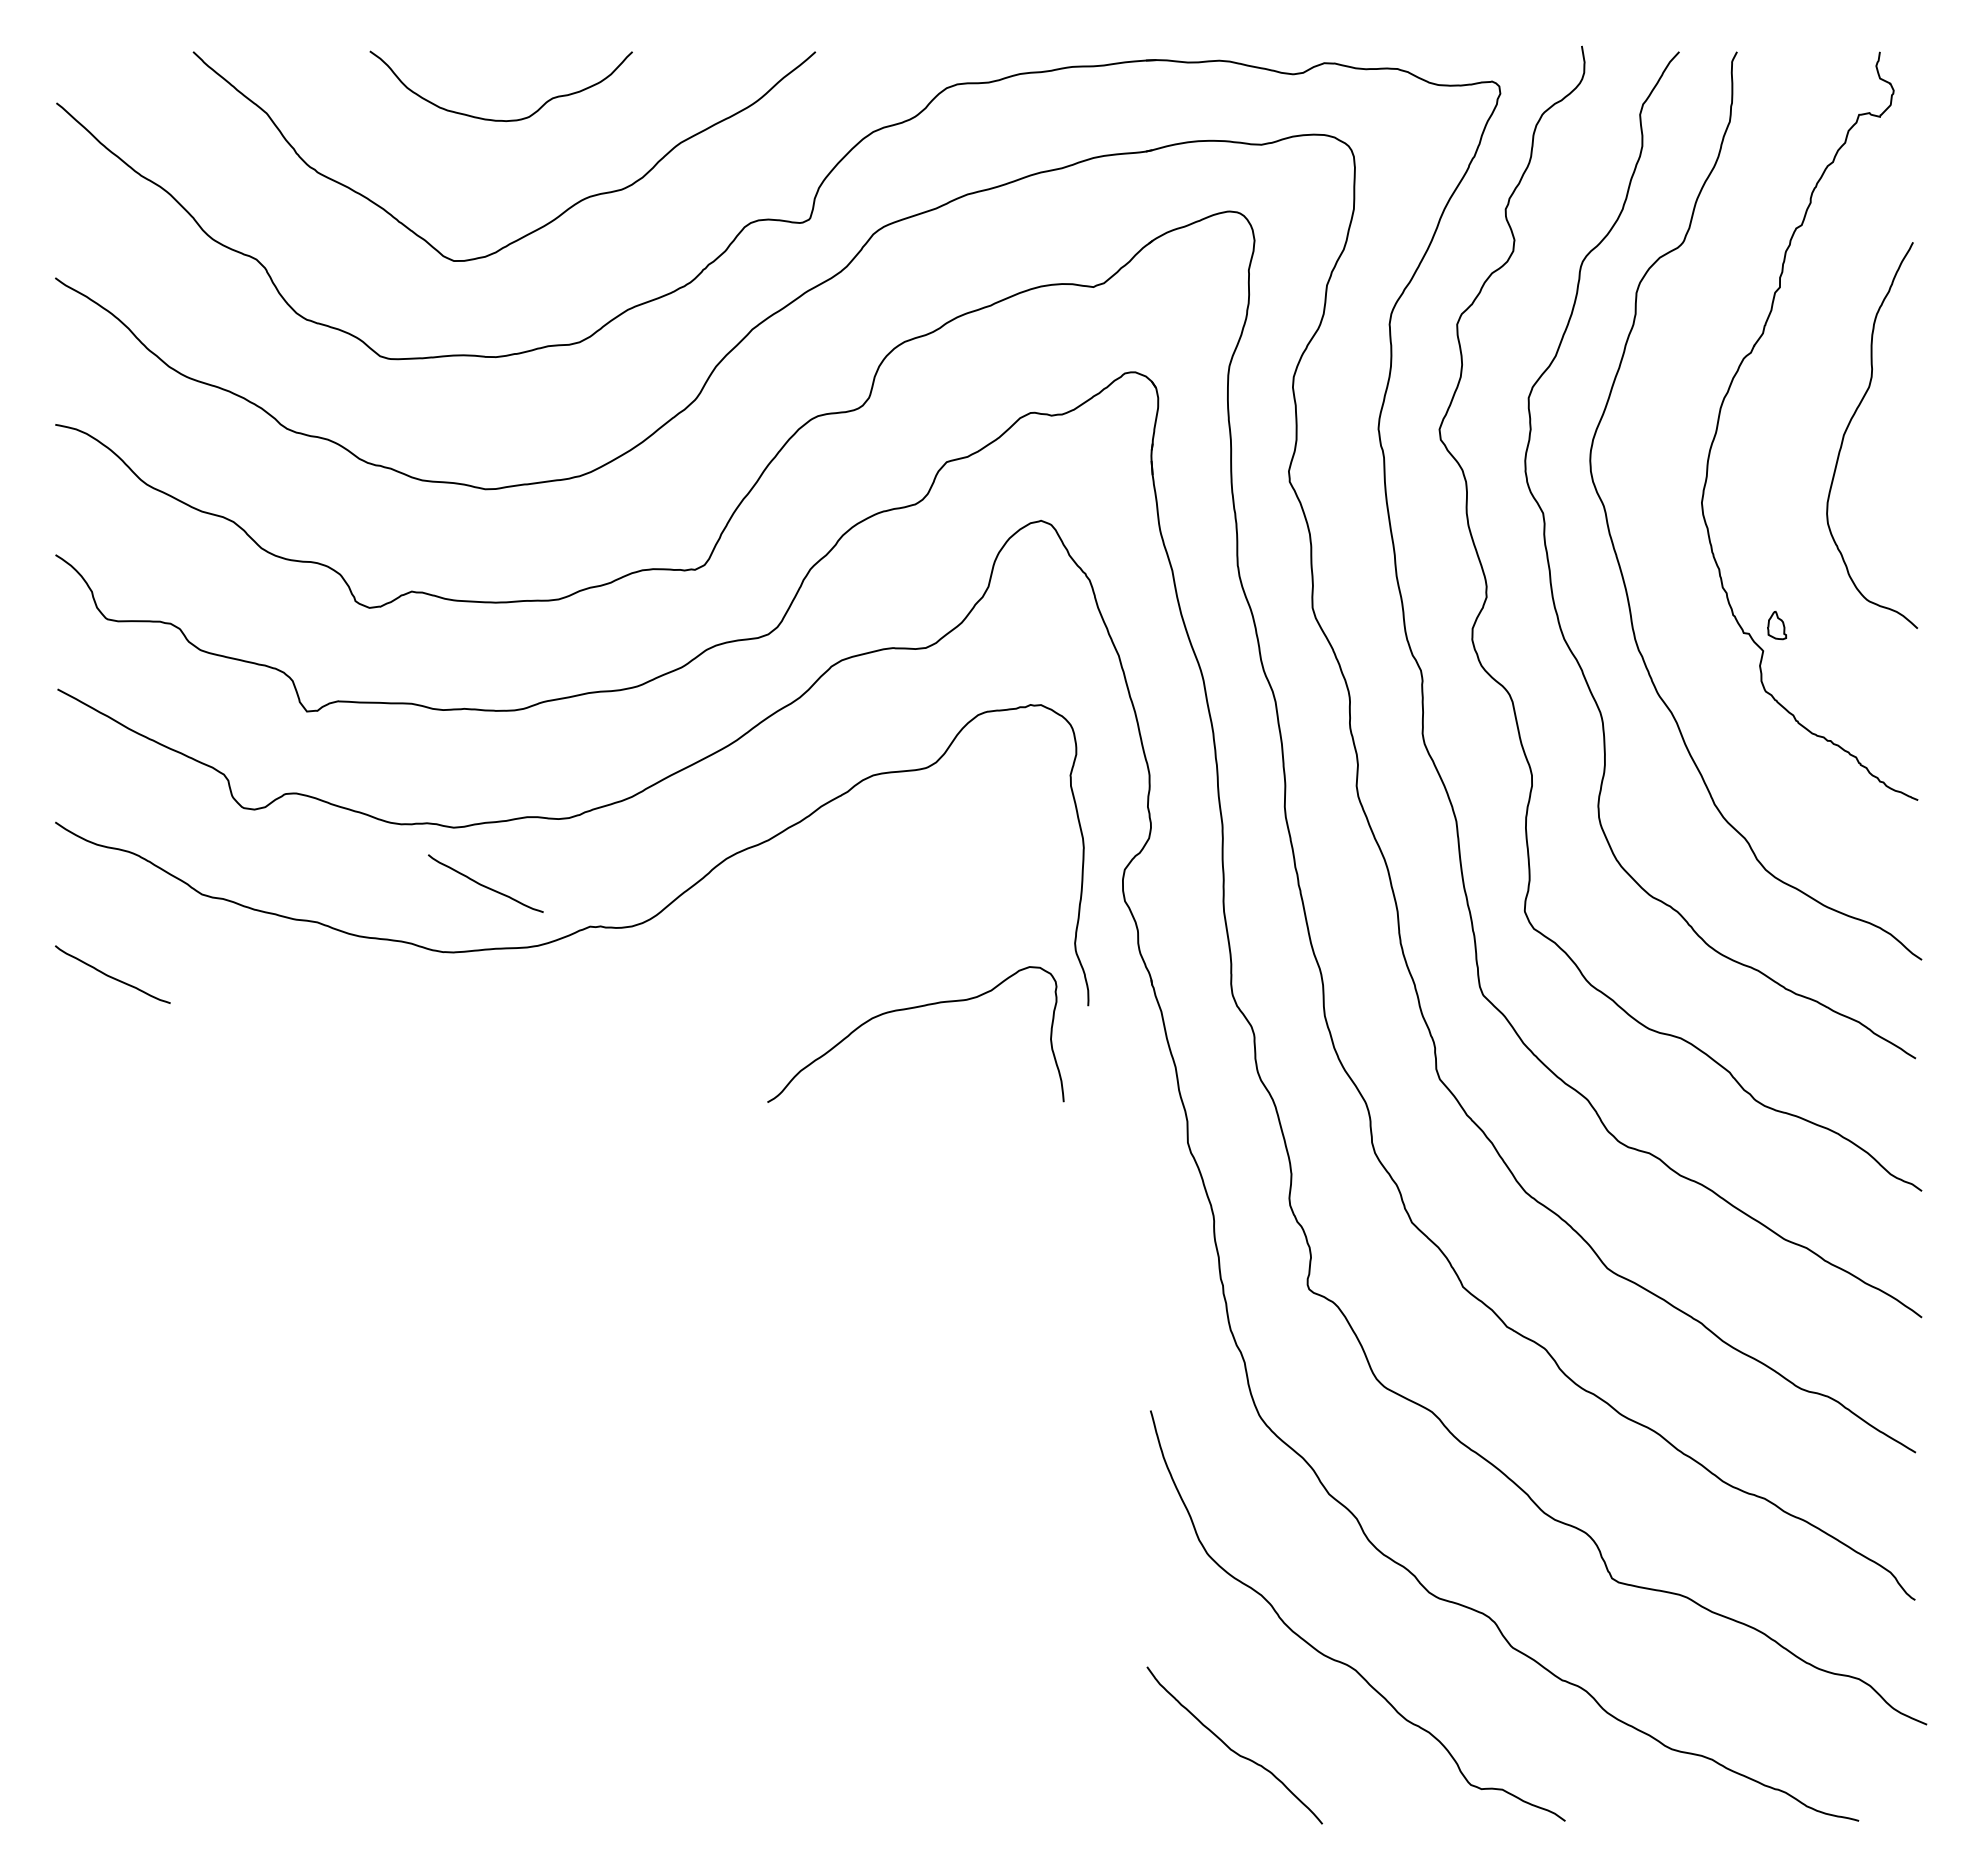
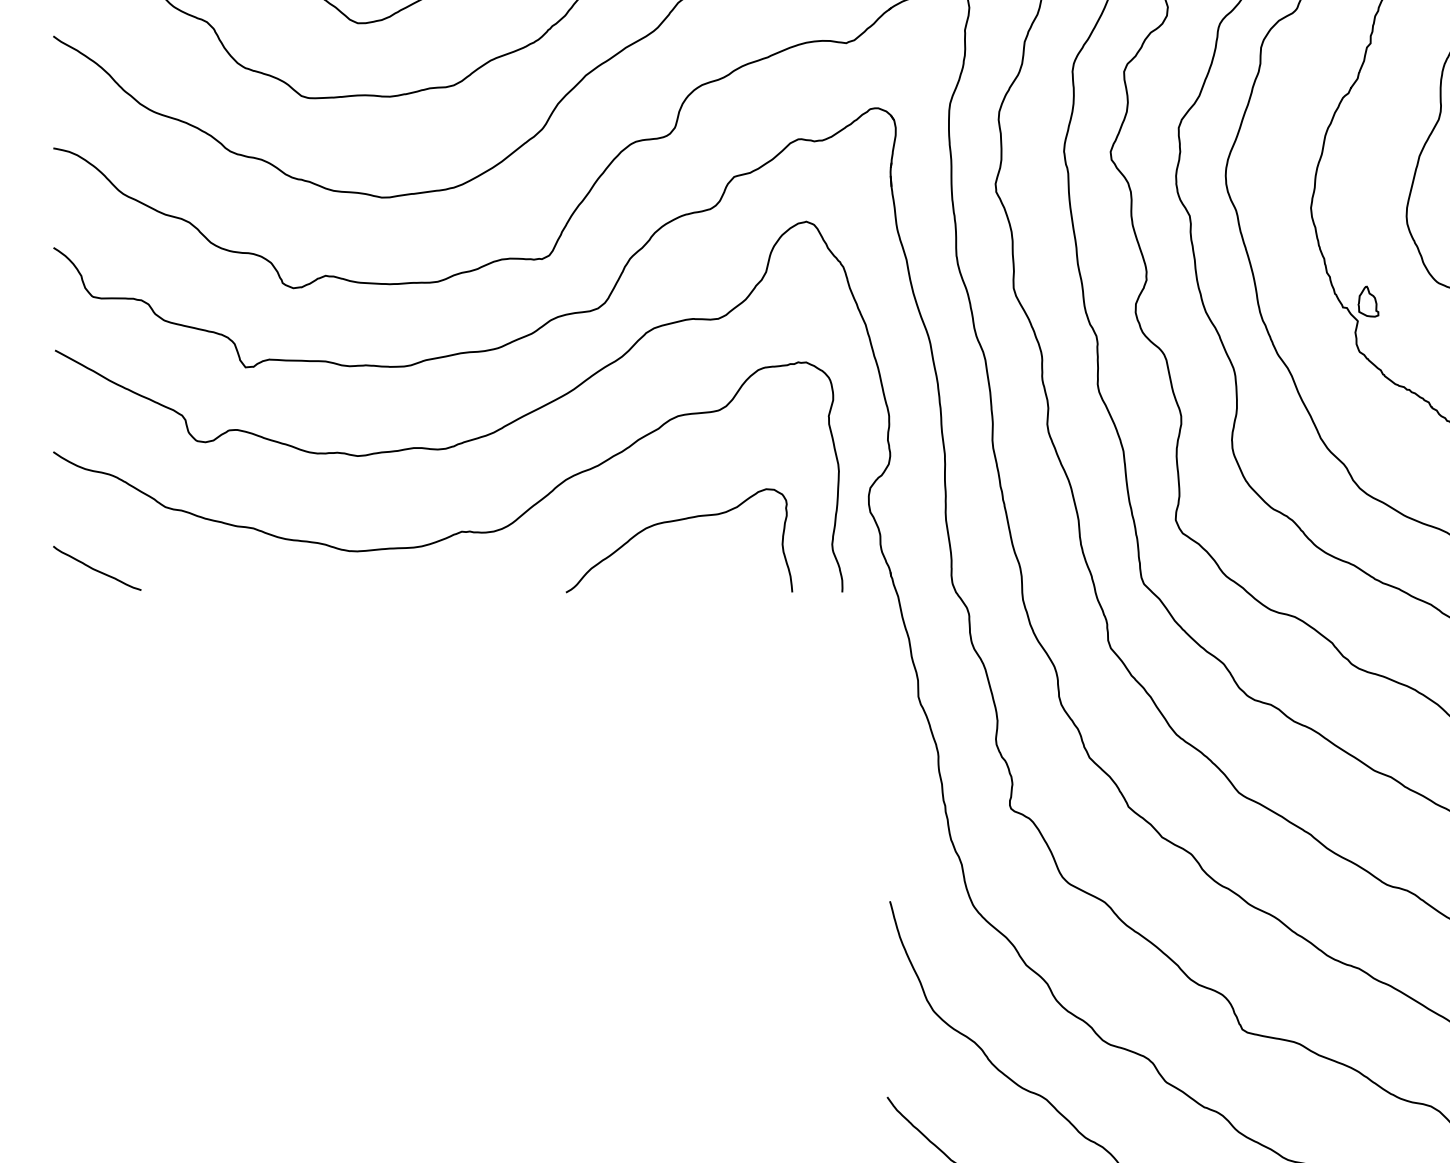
part: (1776, 625) -> (1368, 301), size x1.43
curve: (485, 885) -> (381, 500), removed
curve: (910, 1009) -> (675, 521), moved

